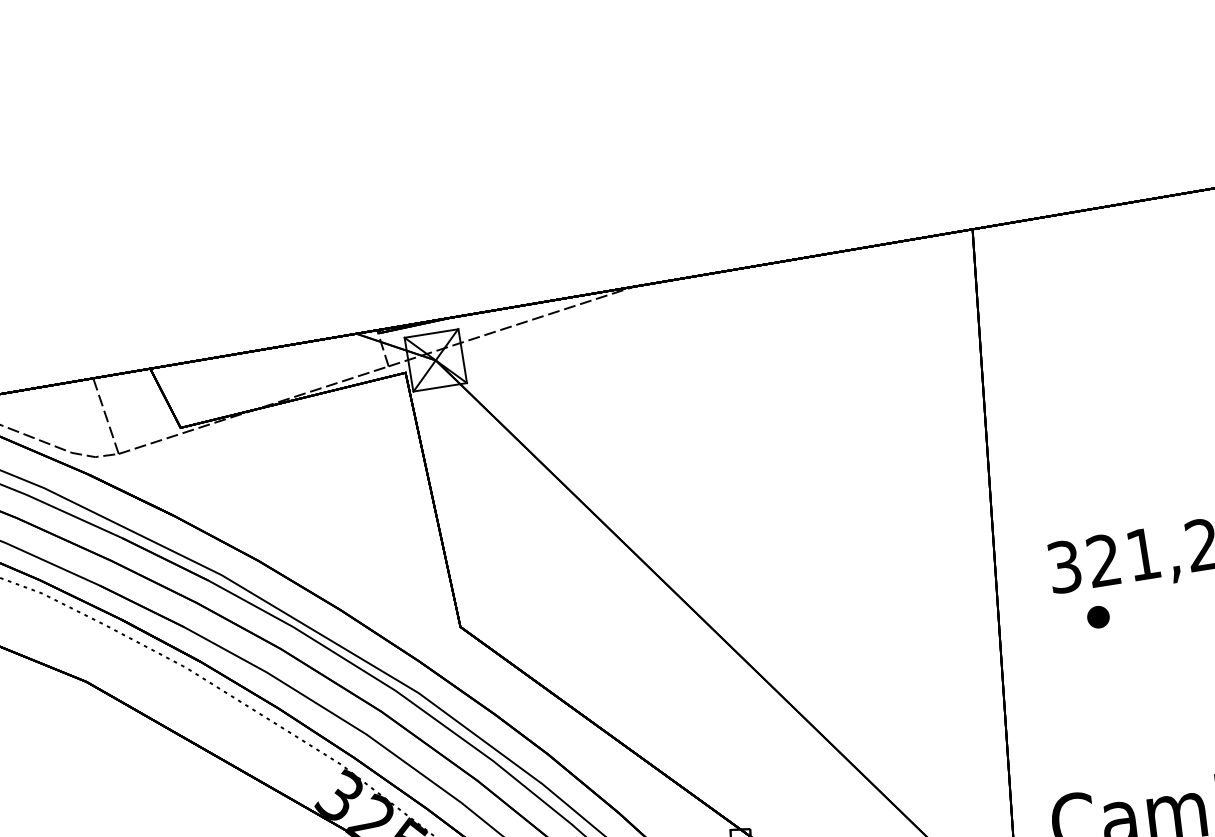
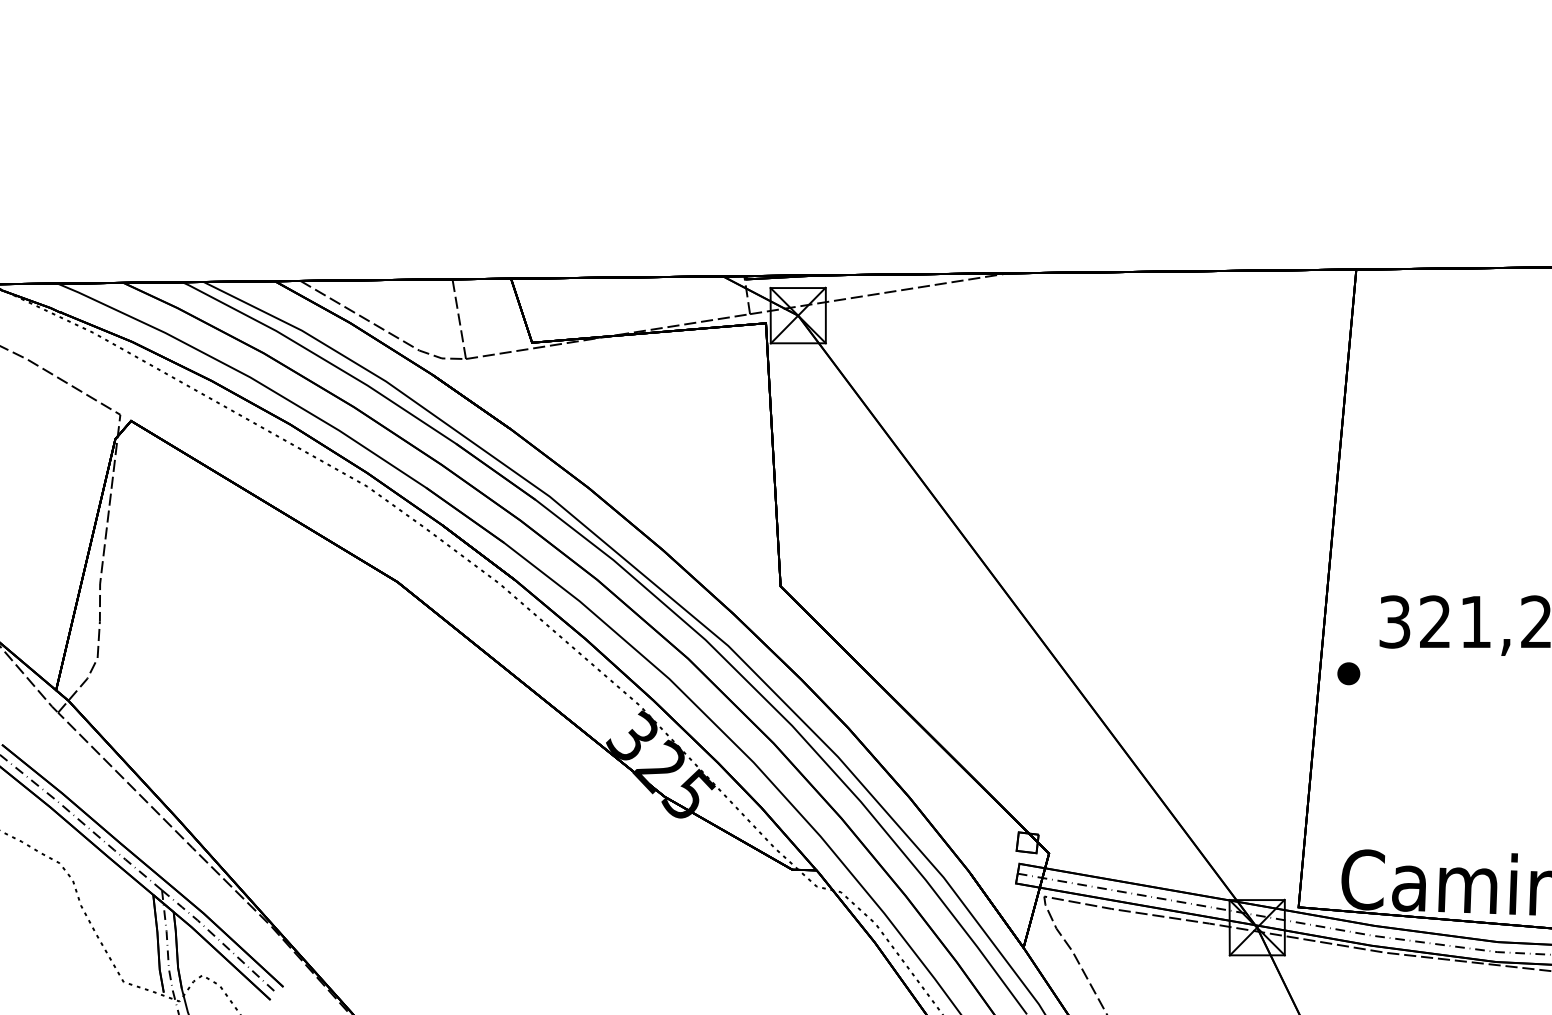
part: (1098, 616) -> (1348, 673), moved

